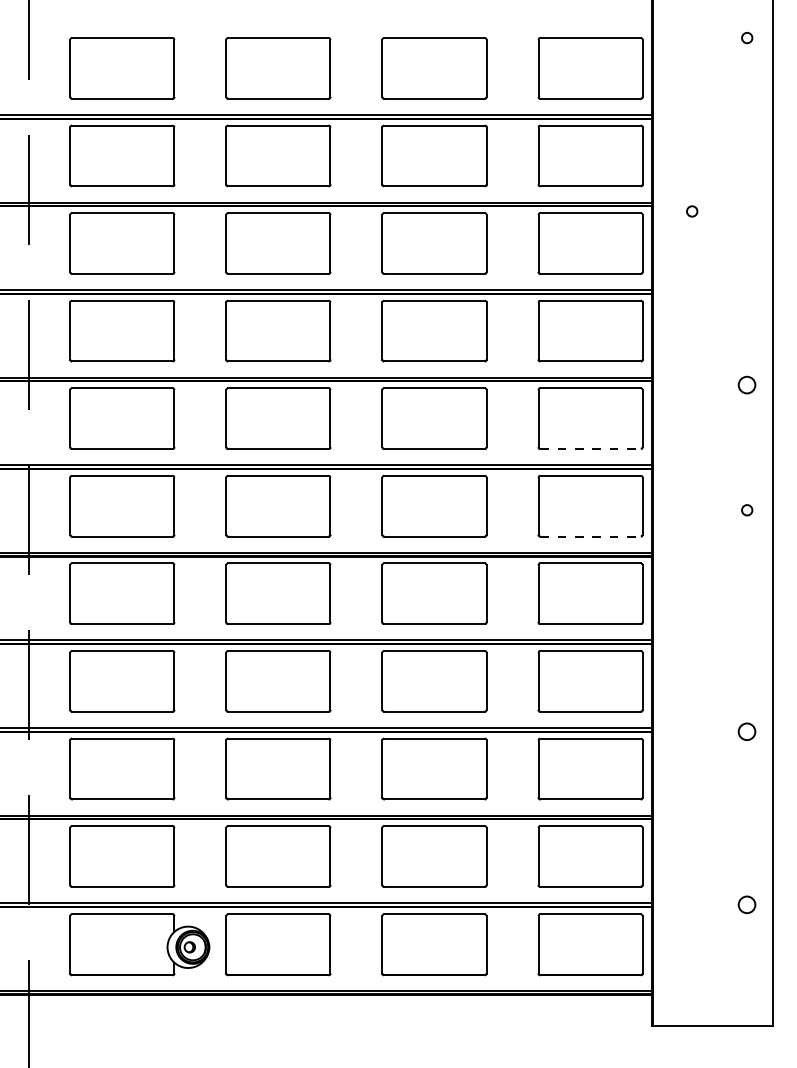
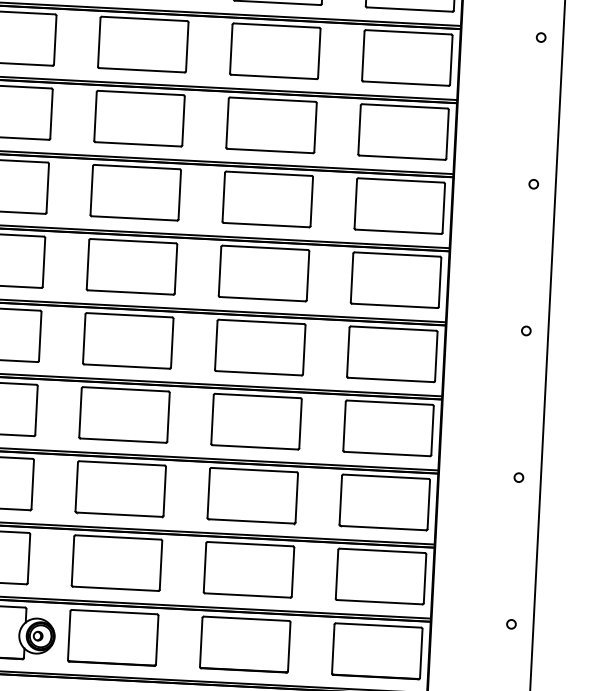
circle: (692, 211) -> (541, 37), moved
circle: (747, 384) -> (534, 183), size x0.62
line: (591, 448) -> (399, 231), dashed -> solid
circle: (747, 510) -> (526, 331), moved
line: (591, 536) -> (395, 305), dashed -> solid
circle: (747, 731) -> (519, 477), size x0.62
circle: (747, 905) -> (511, 624), size x0.62

